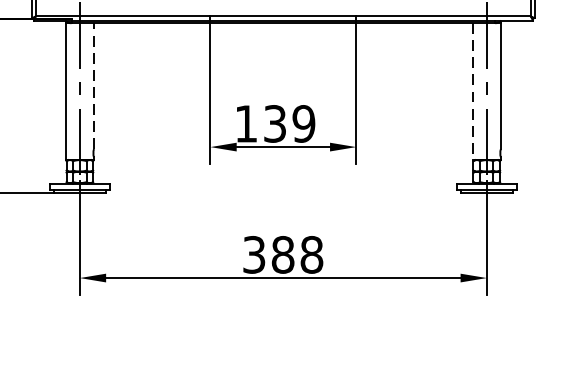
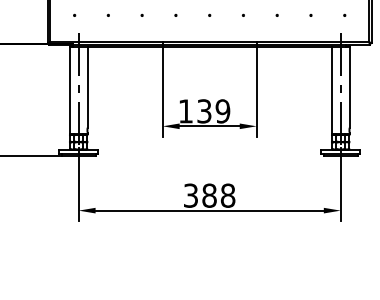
line: (93, 86) -> (87, 87), dashed -> solid
line: (472, 91) -> (331, 90), dashed -> solid

